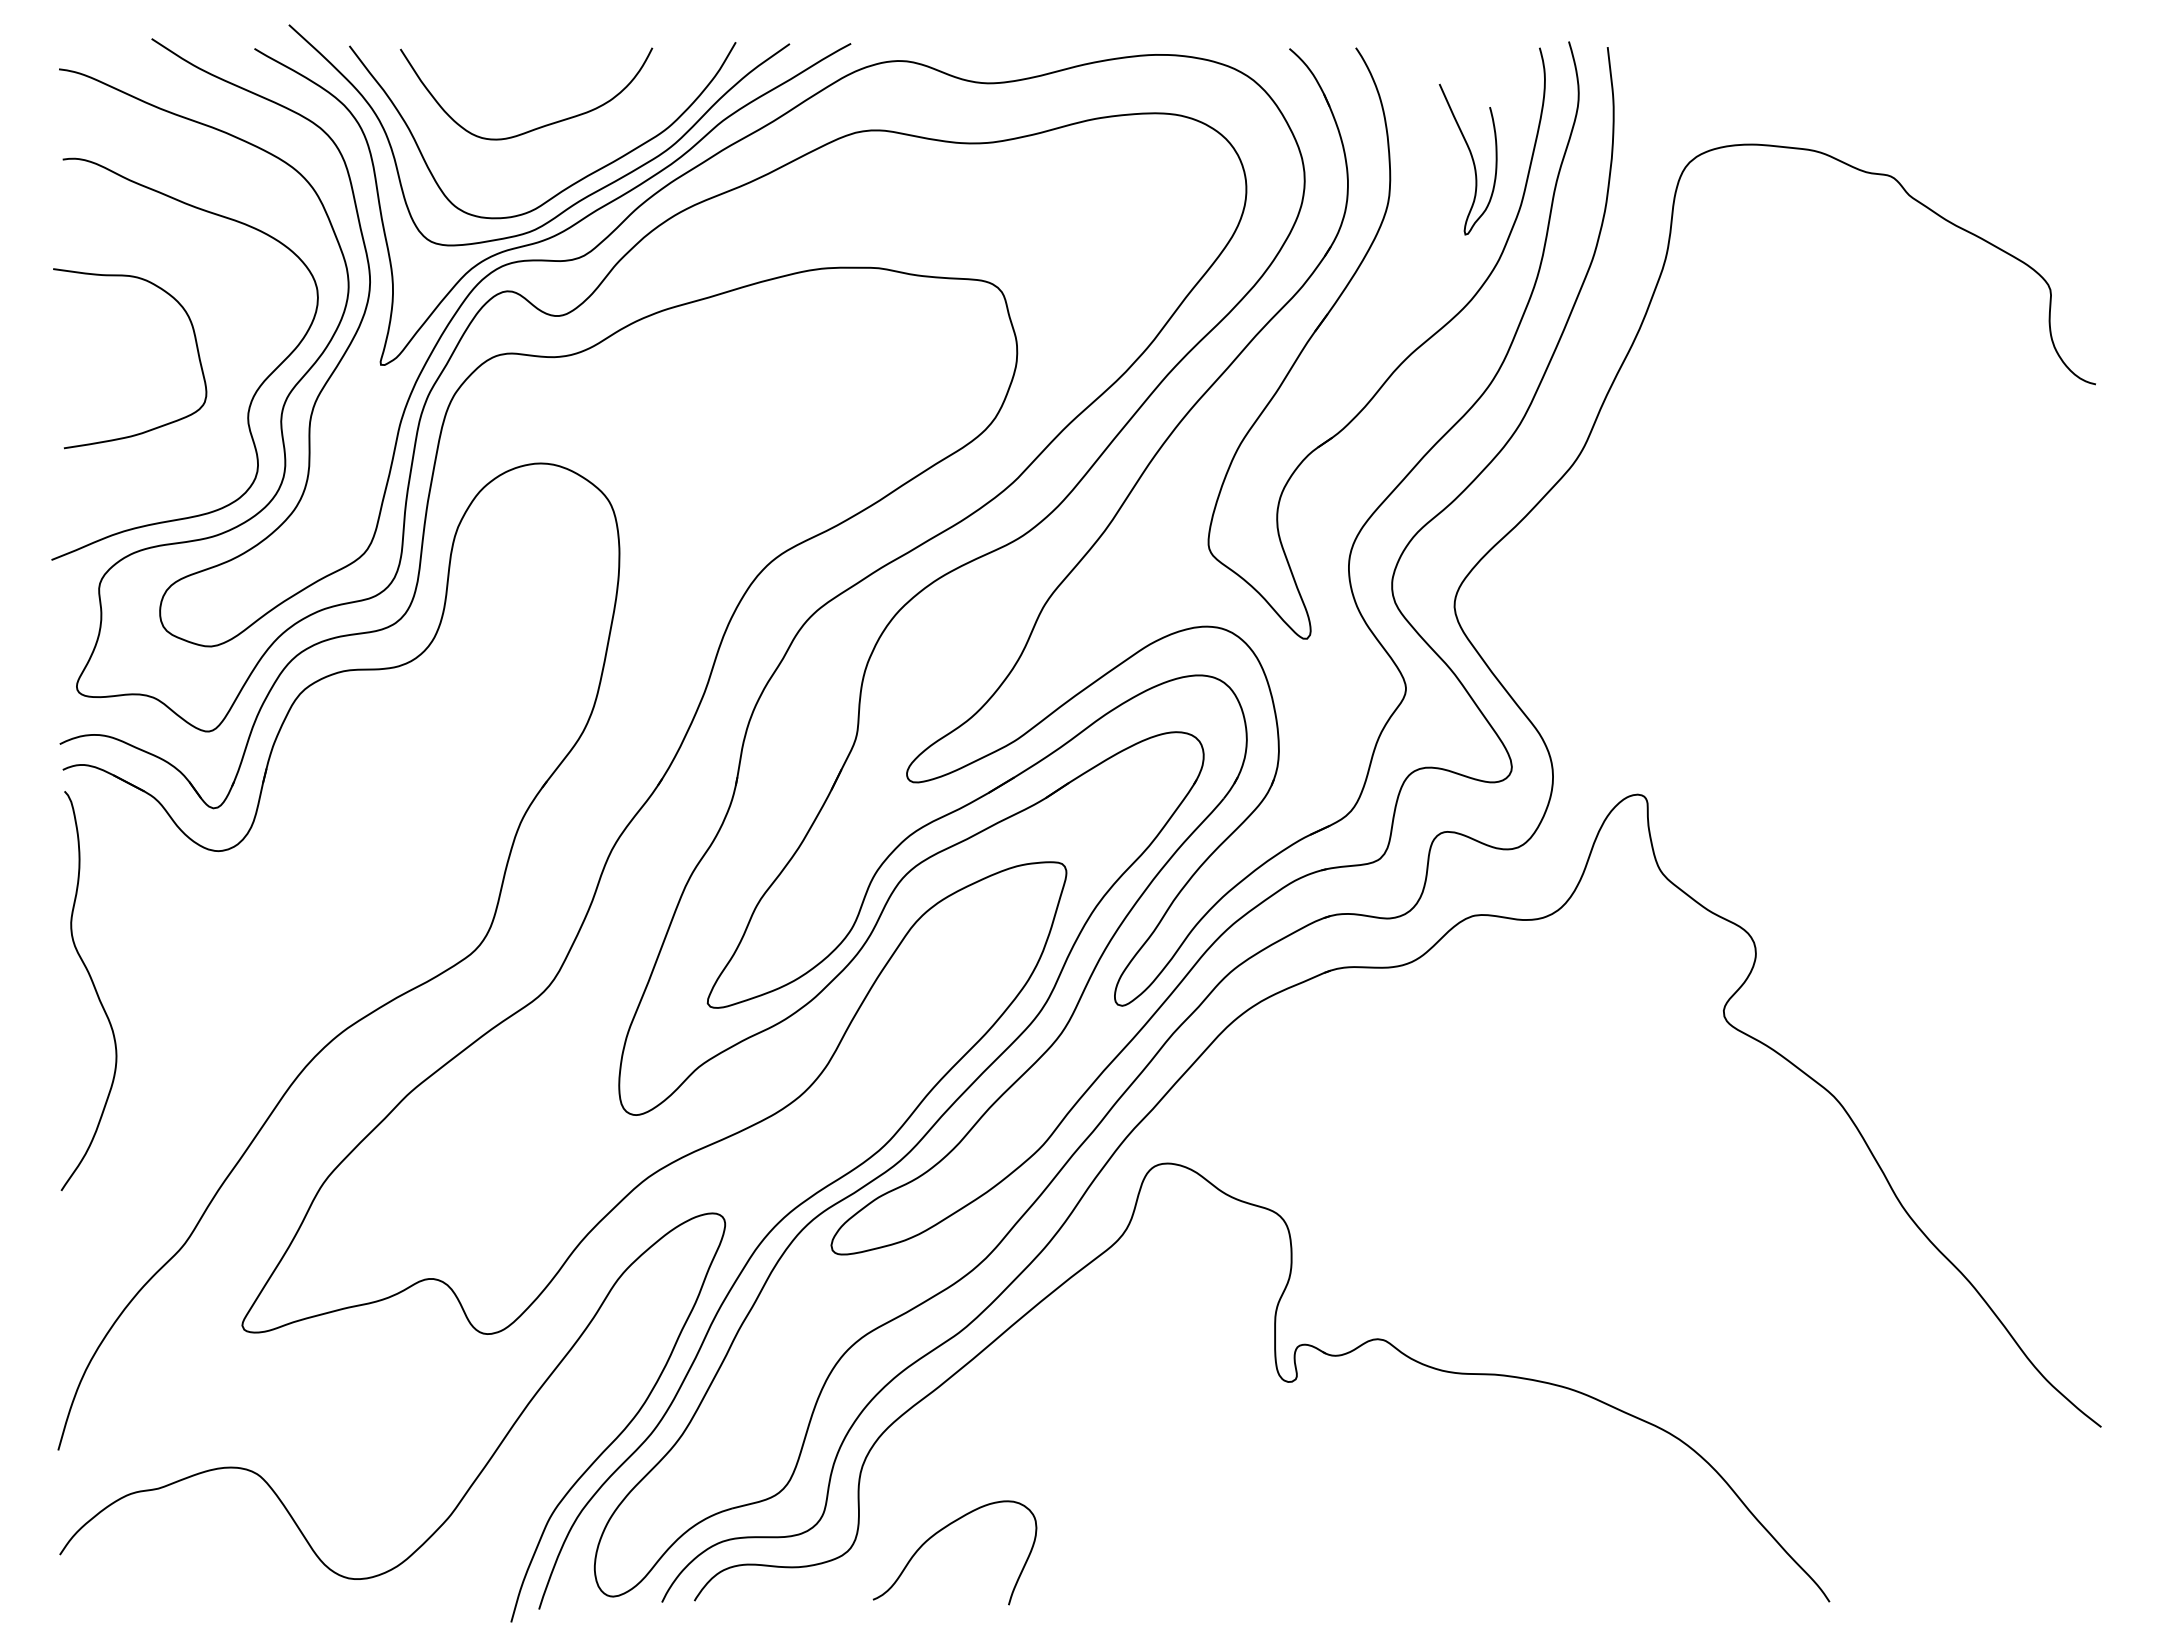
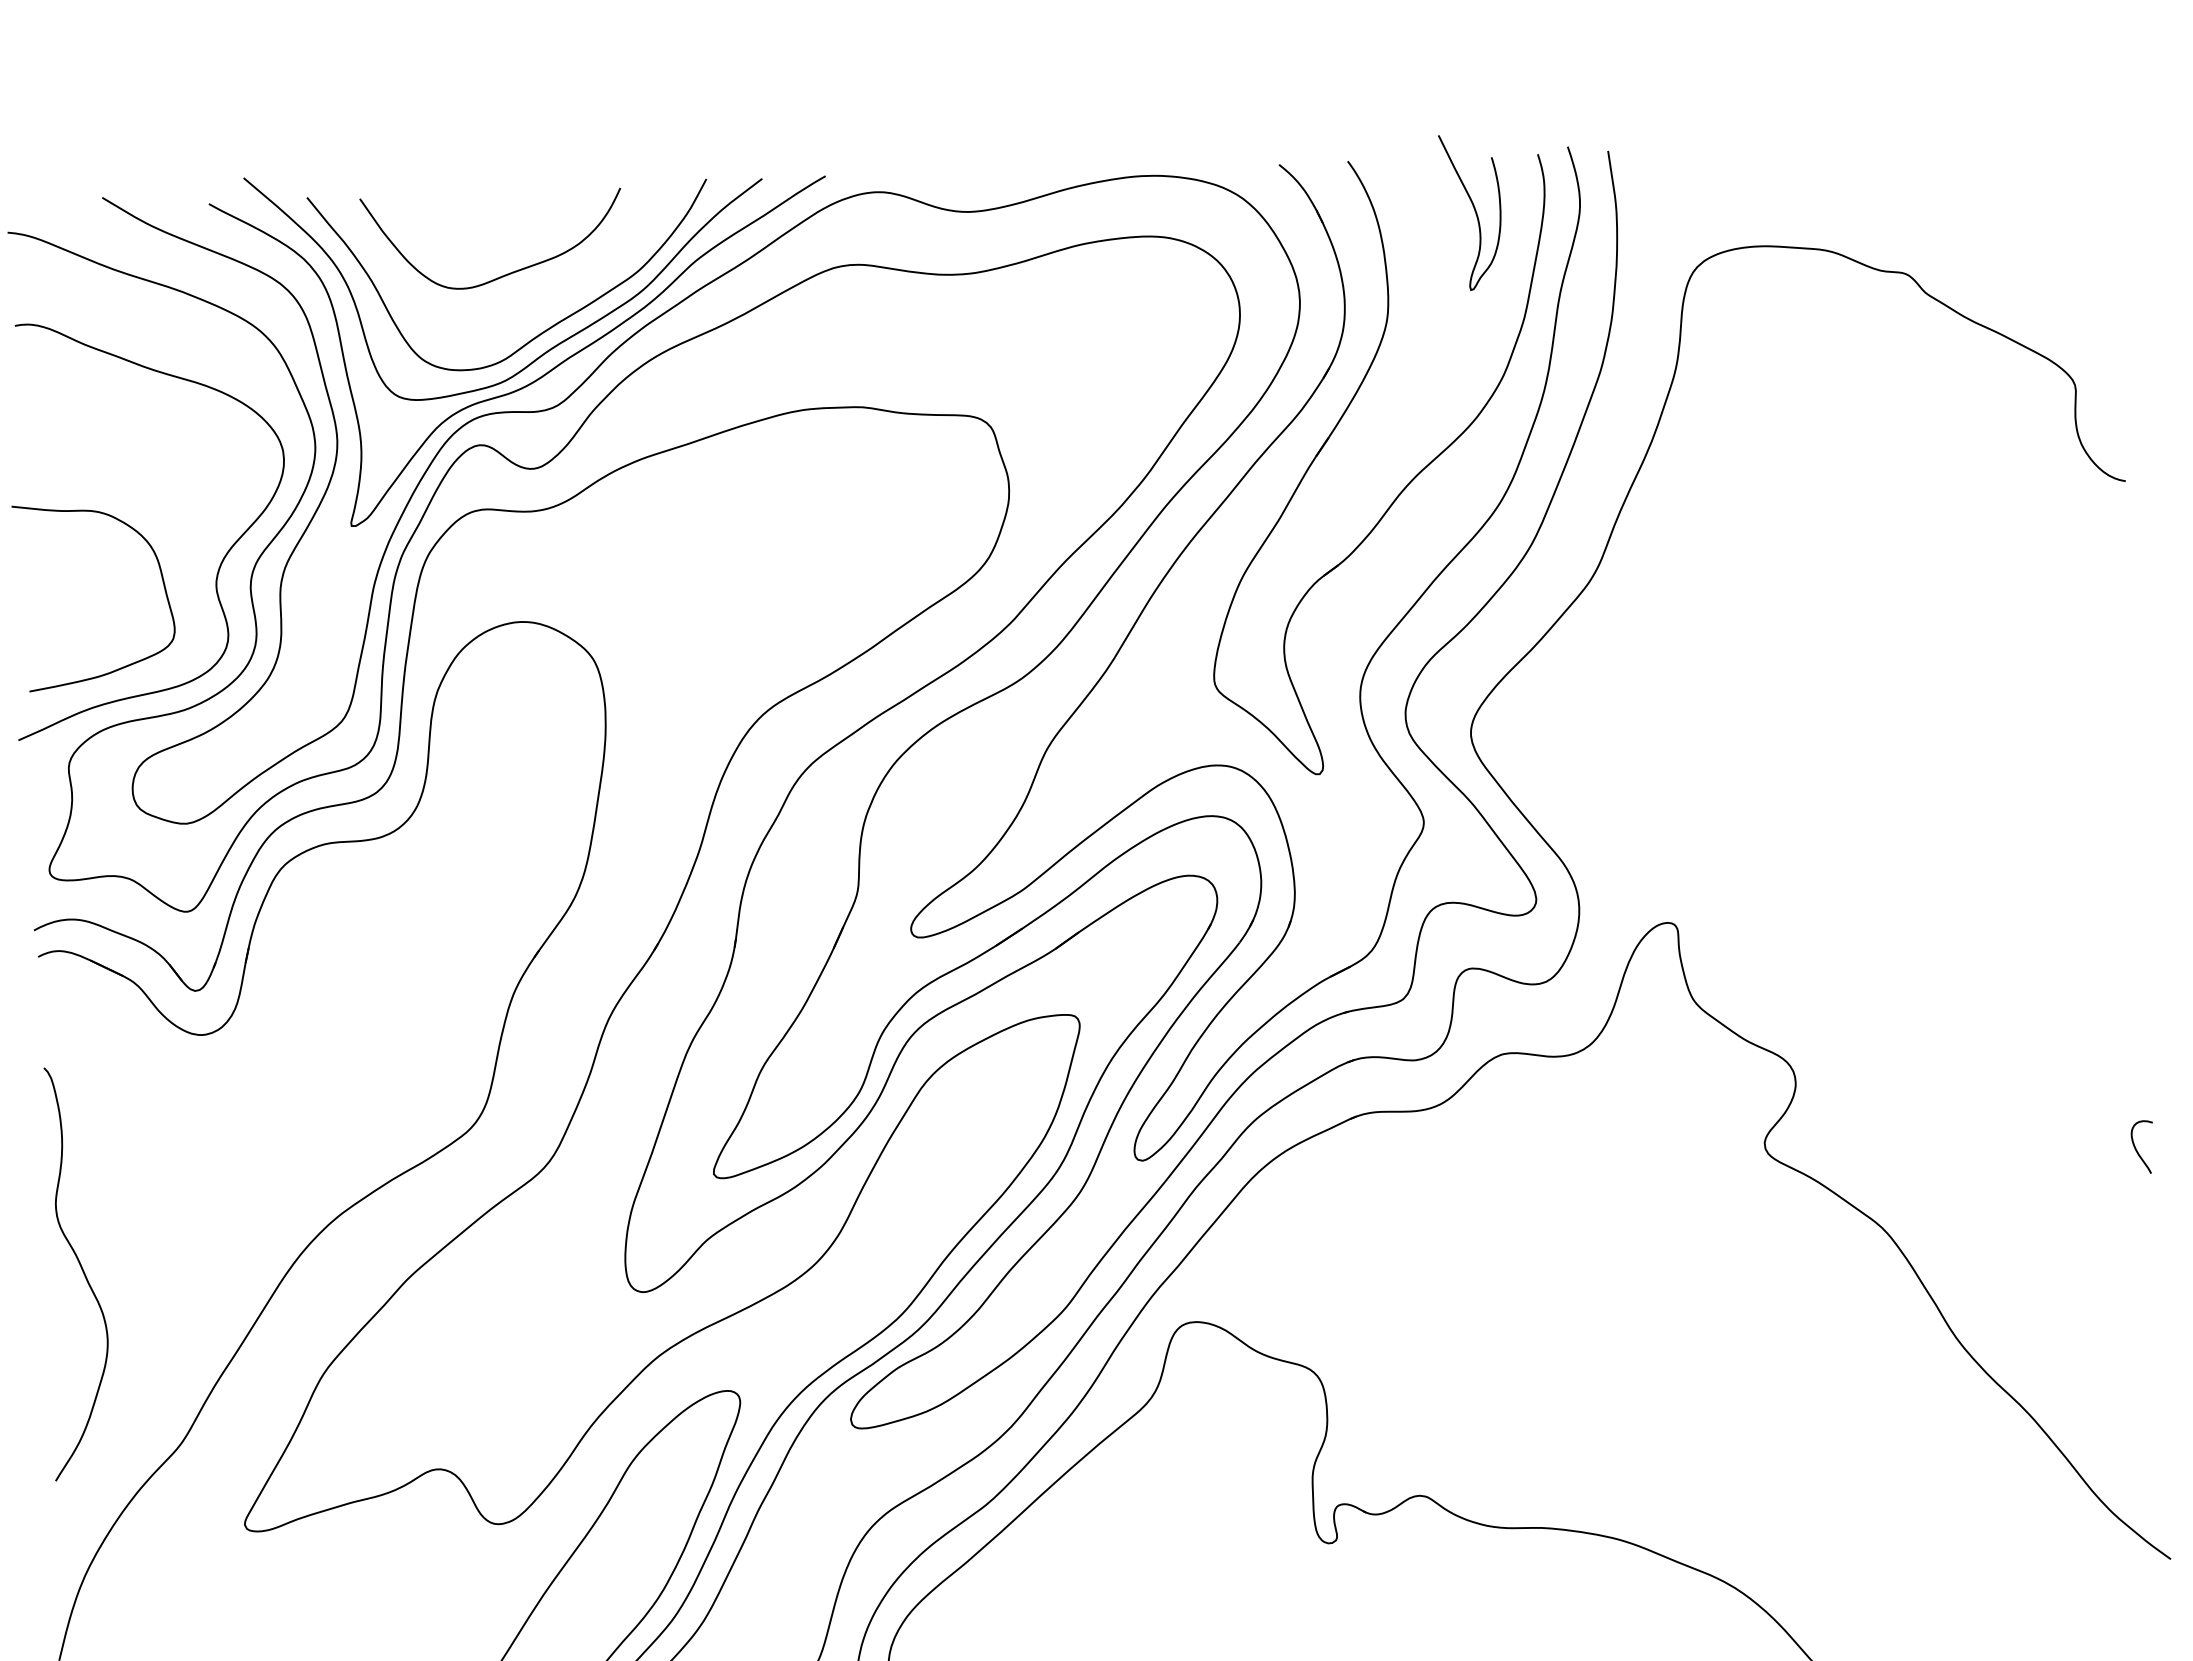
curve: (1471, 158) -> (1474, 211), moved
curve: (195, 344) -> (161, 579), moved
curve: (93, 987) -> (81, 1269), moved
curve: (2083, 1030) -> (2137, 1149), added

